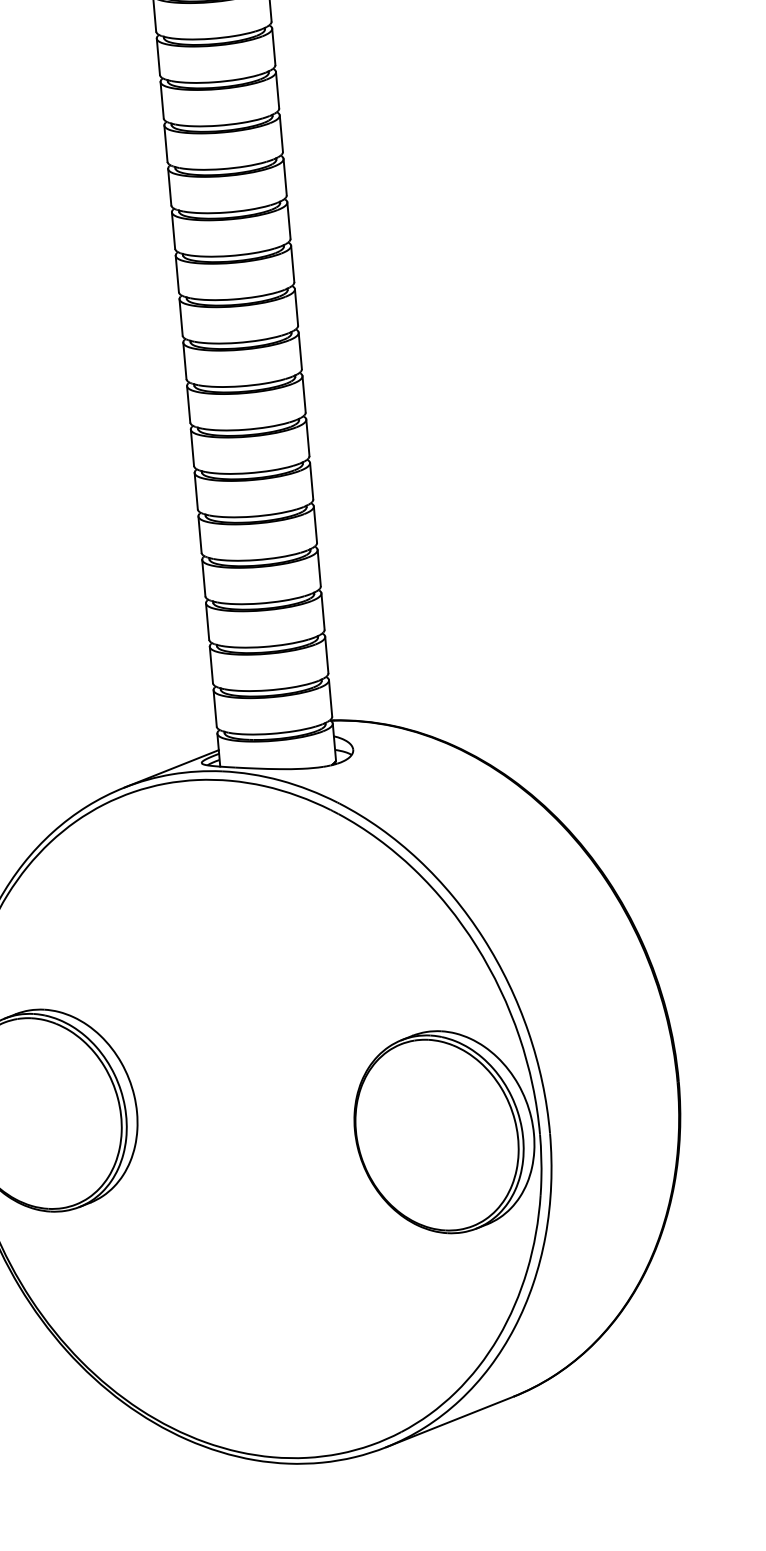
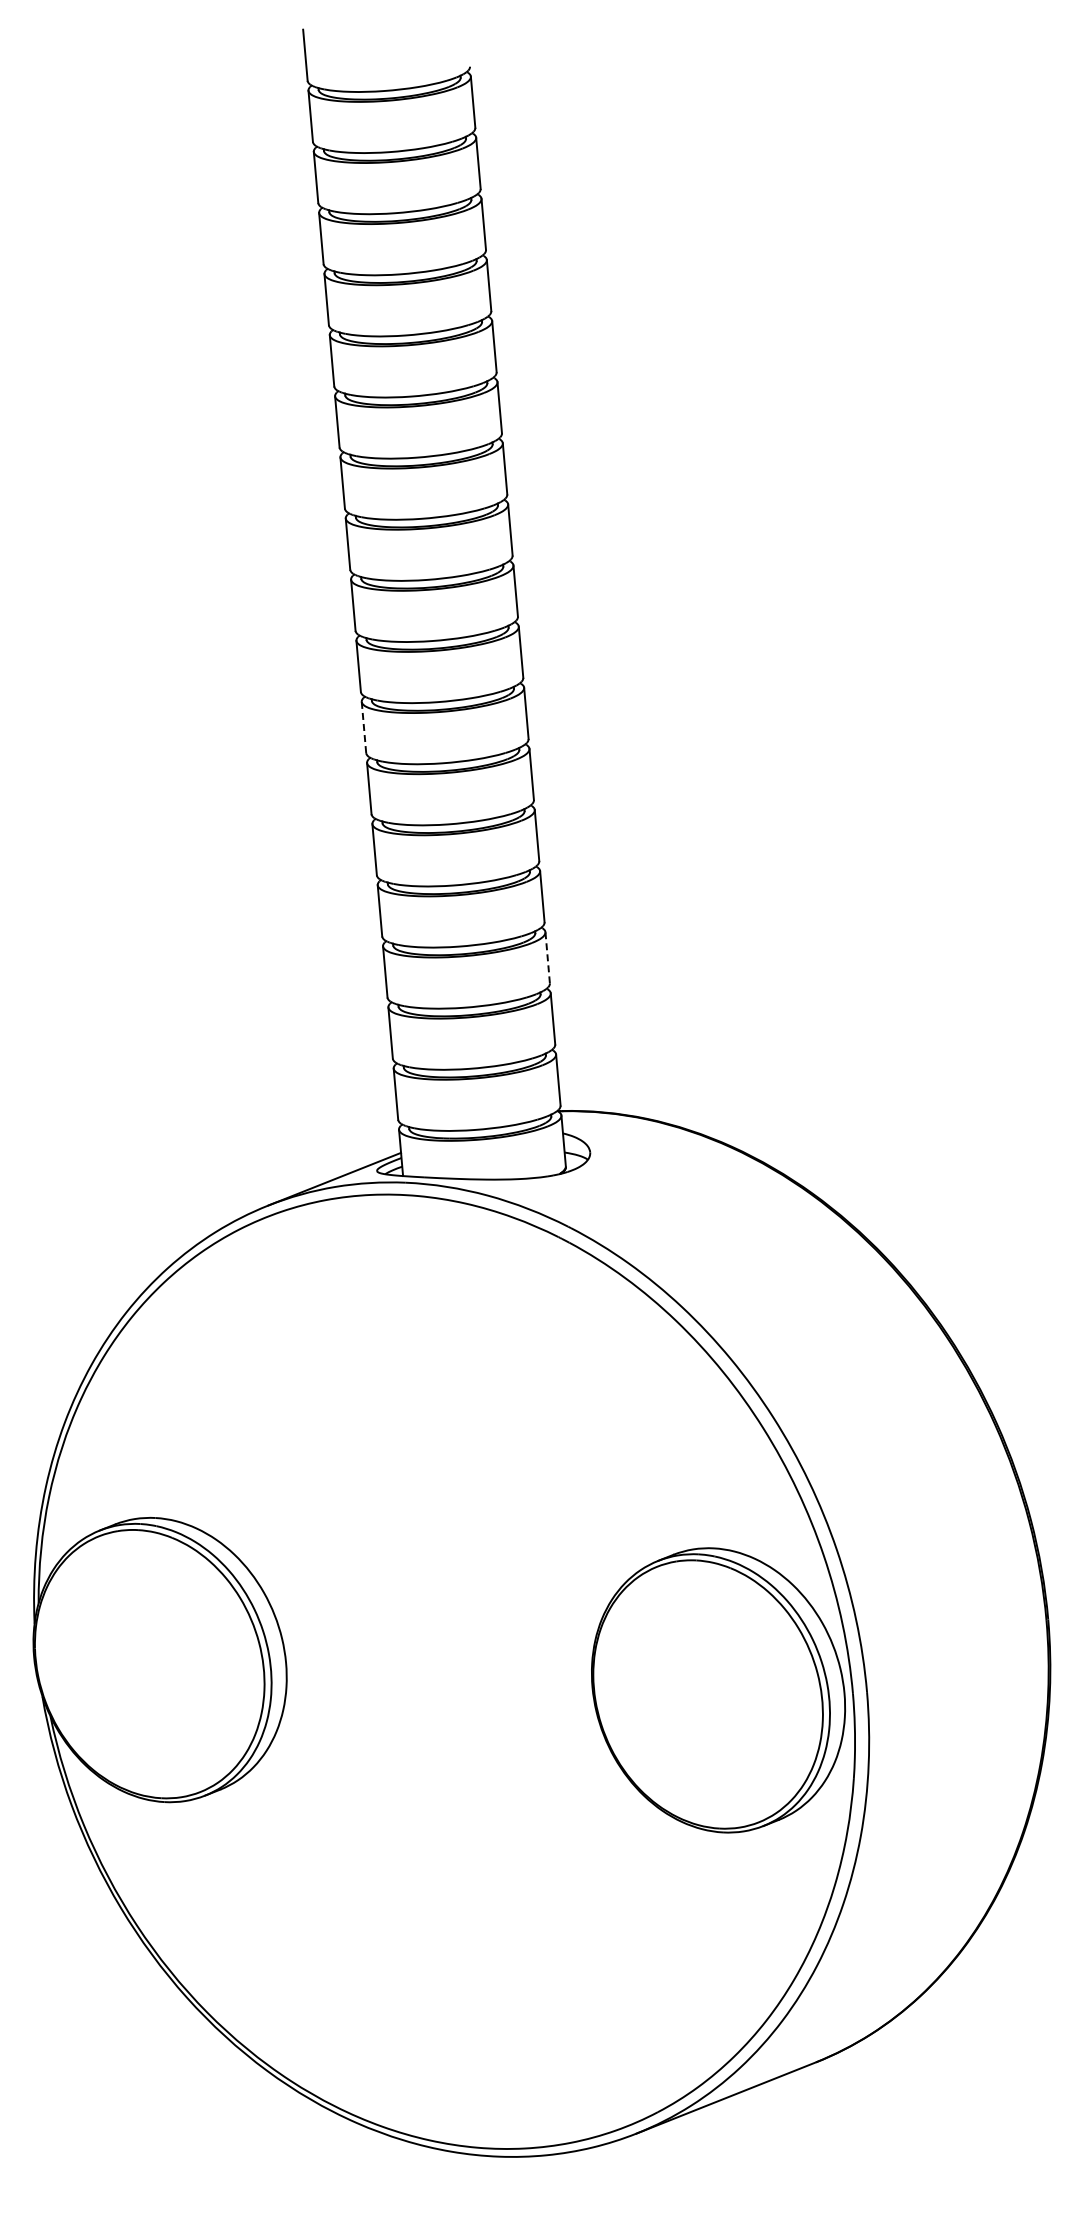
line: (192, 447) -> (363, 727), solid -> dashed
line: (322, 611) -> (547, 957), solid -> dashed

